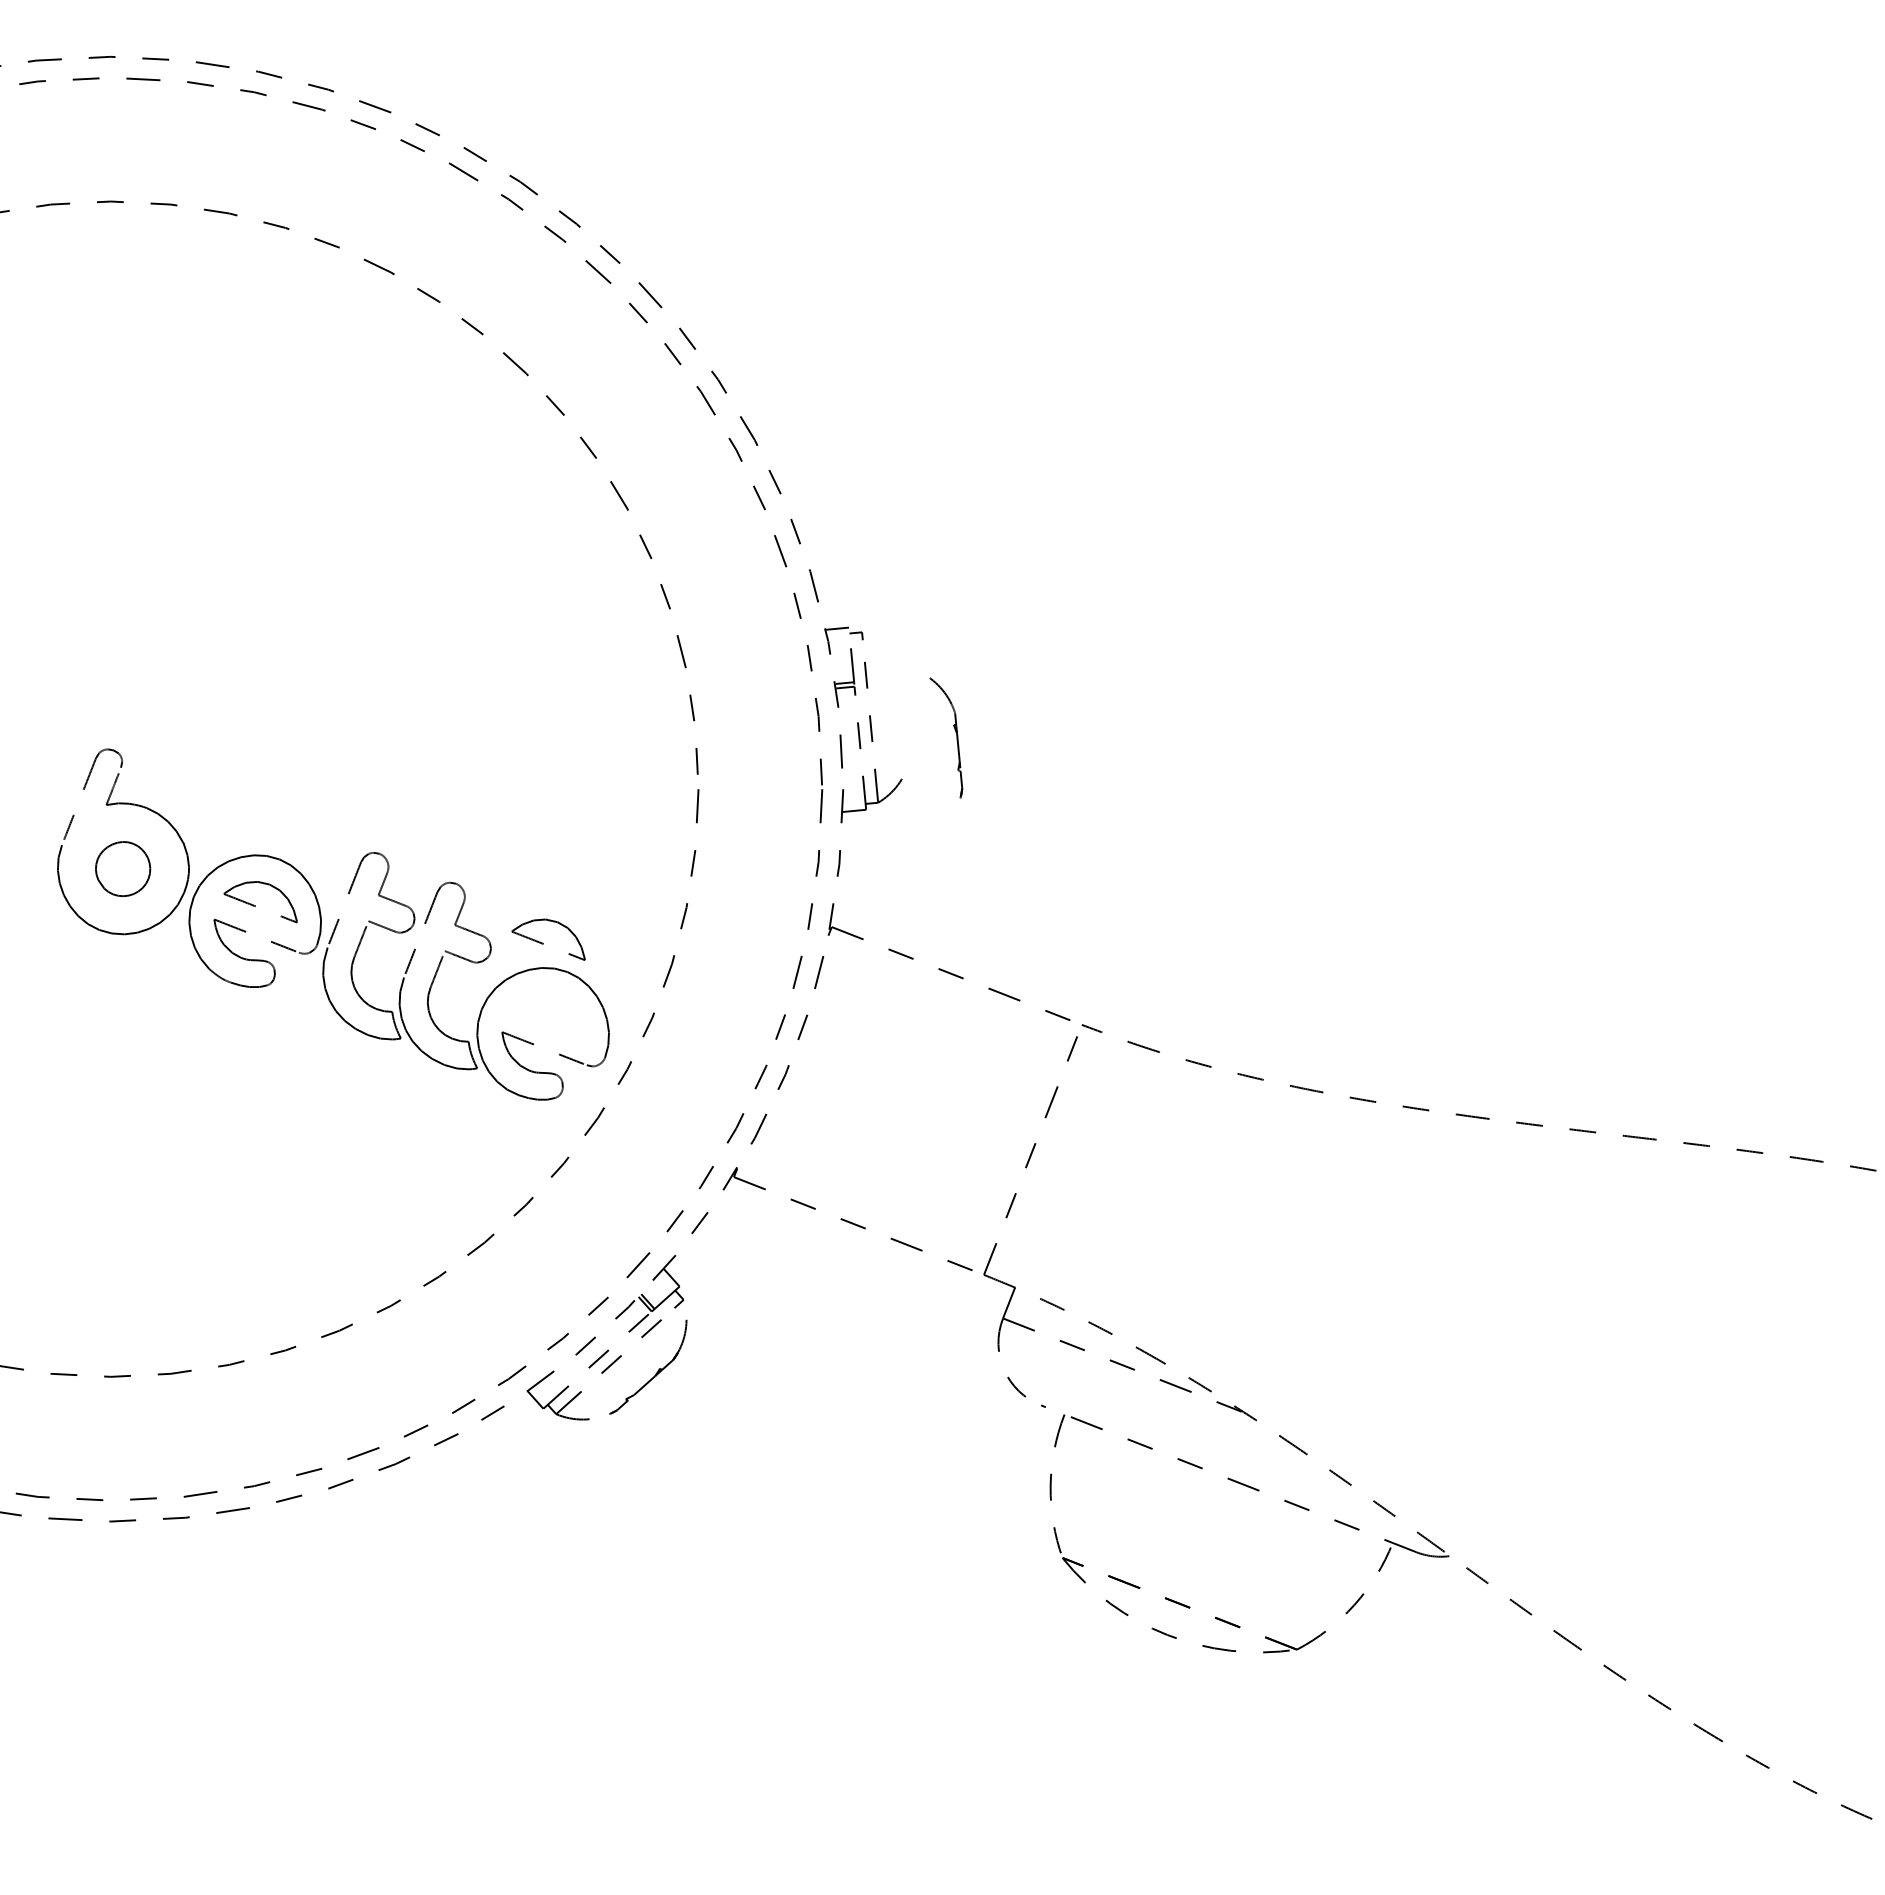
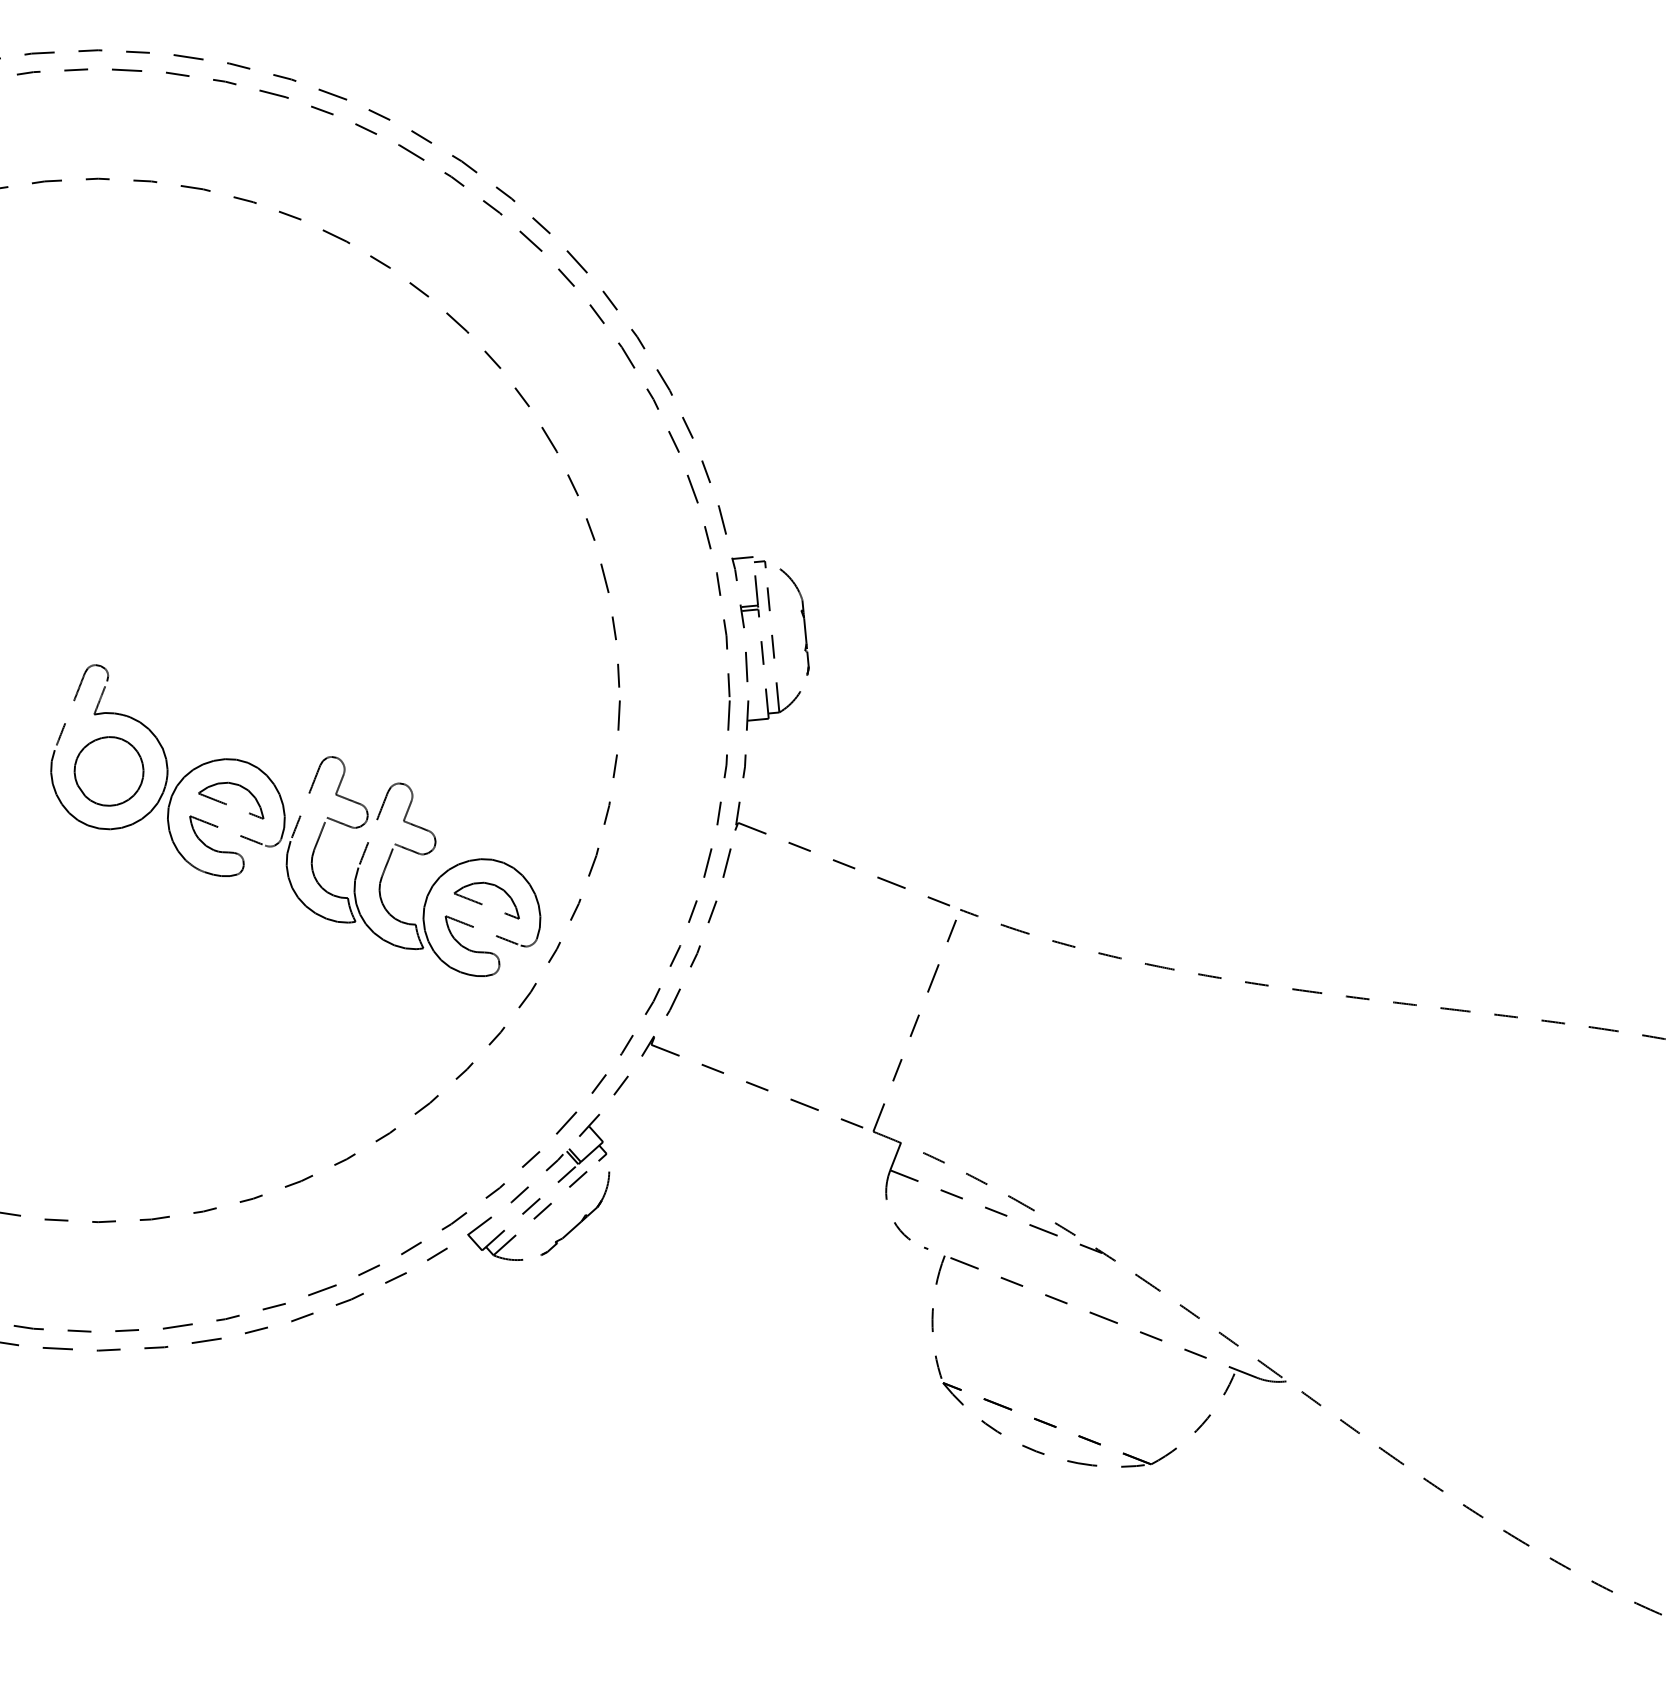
part: (956, 737) -> (803, 621), moved
part: (122, 868) -> (108, 770), size x1.43
part: (543, 943) -> (482, 904), moved

